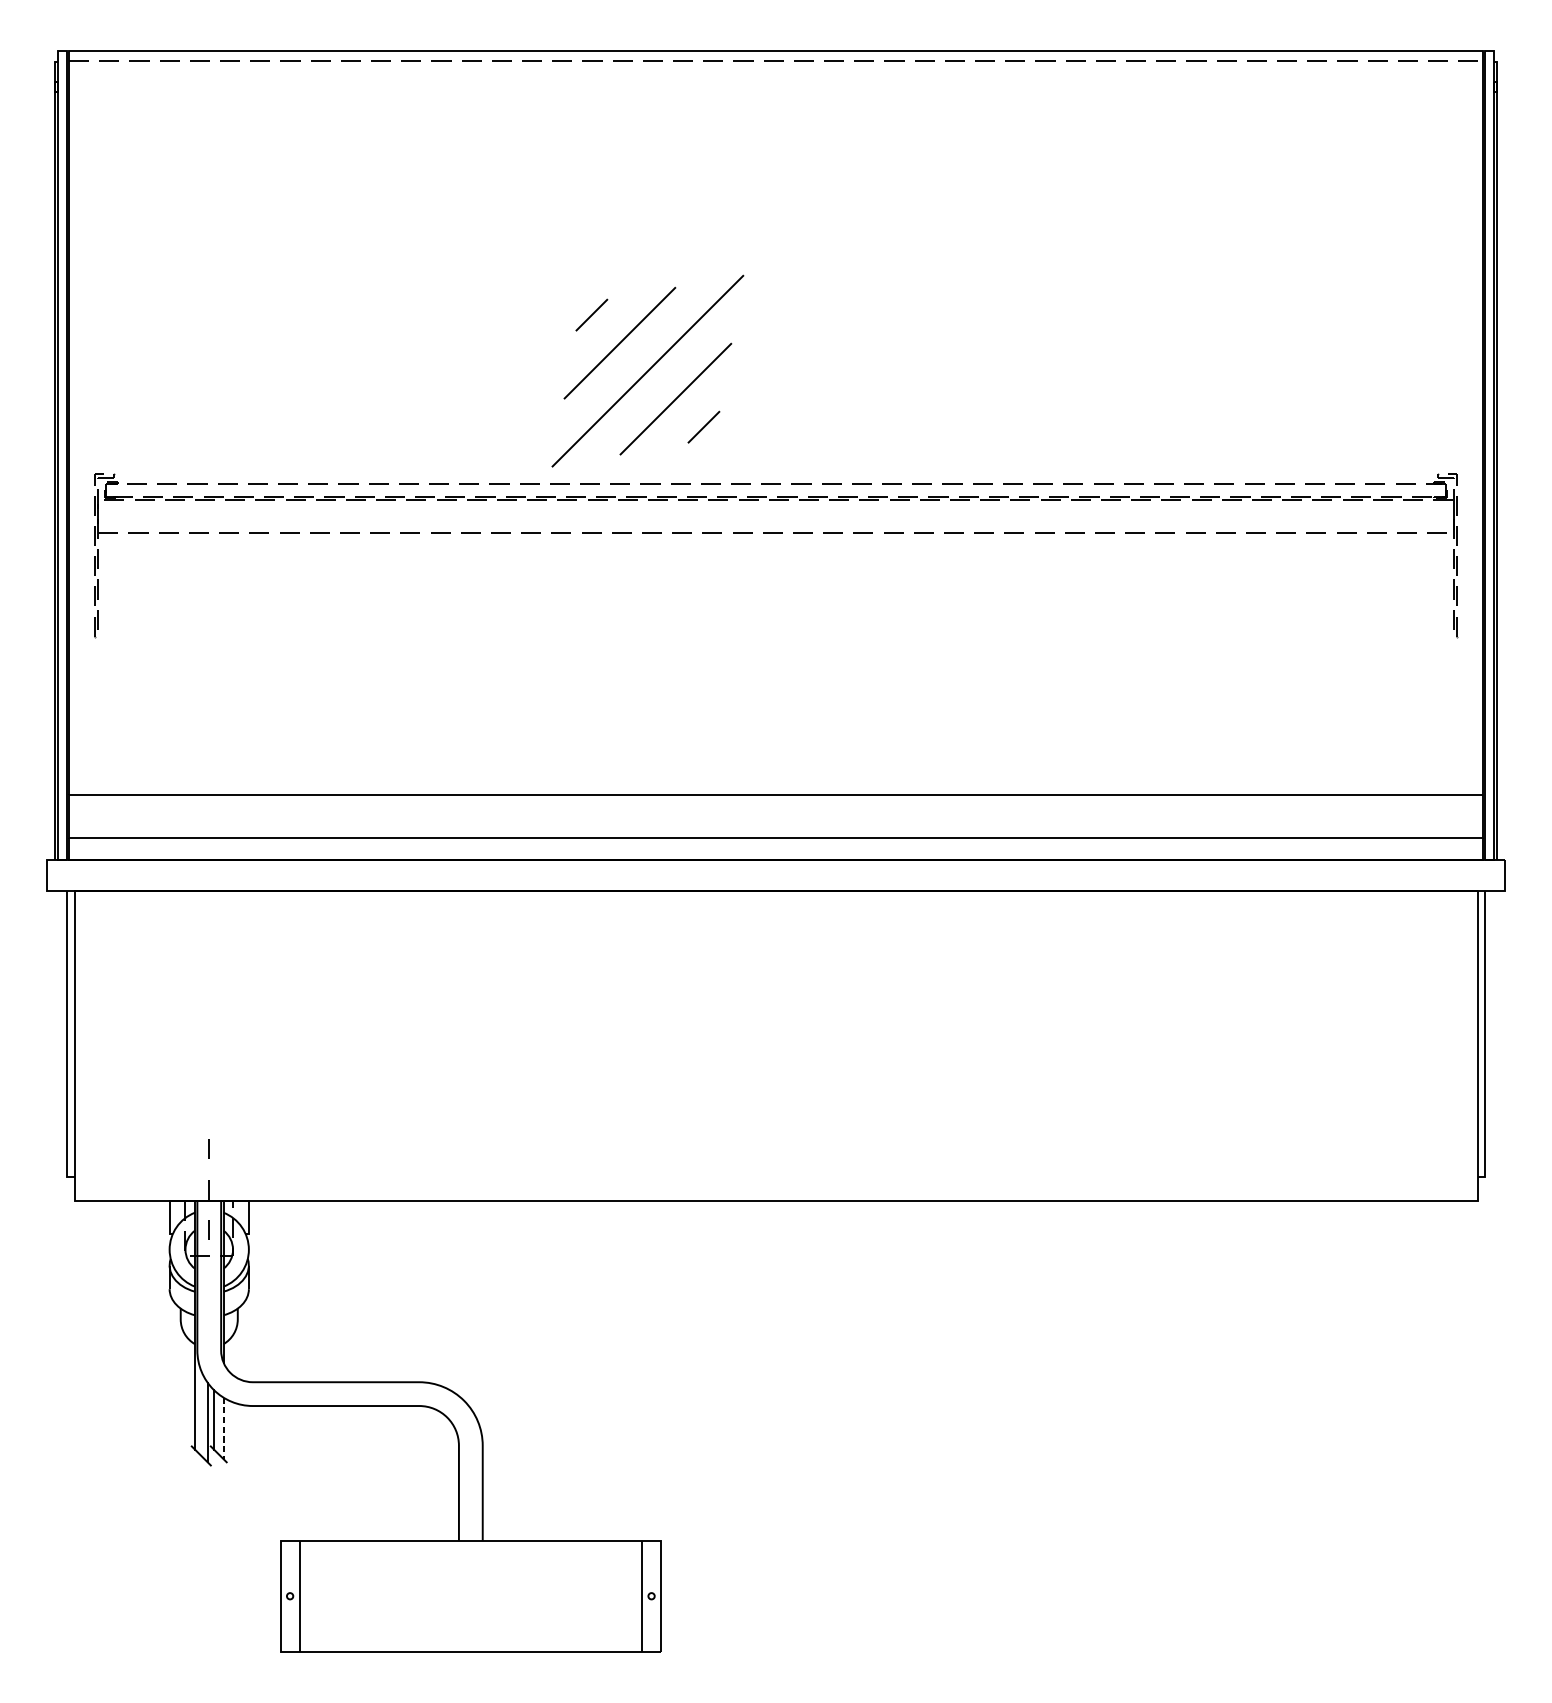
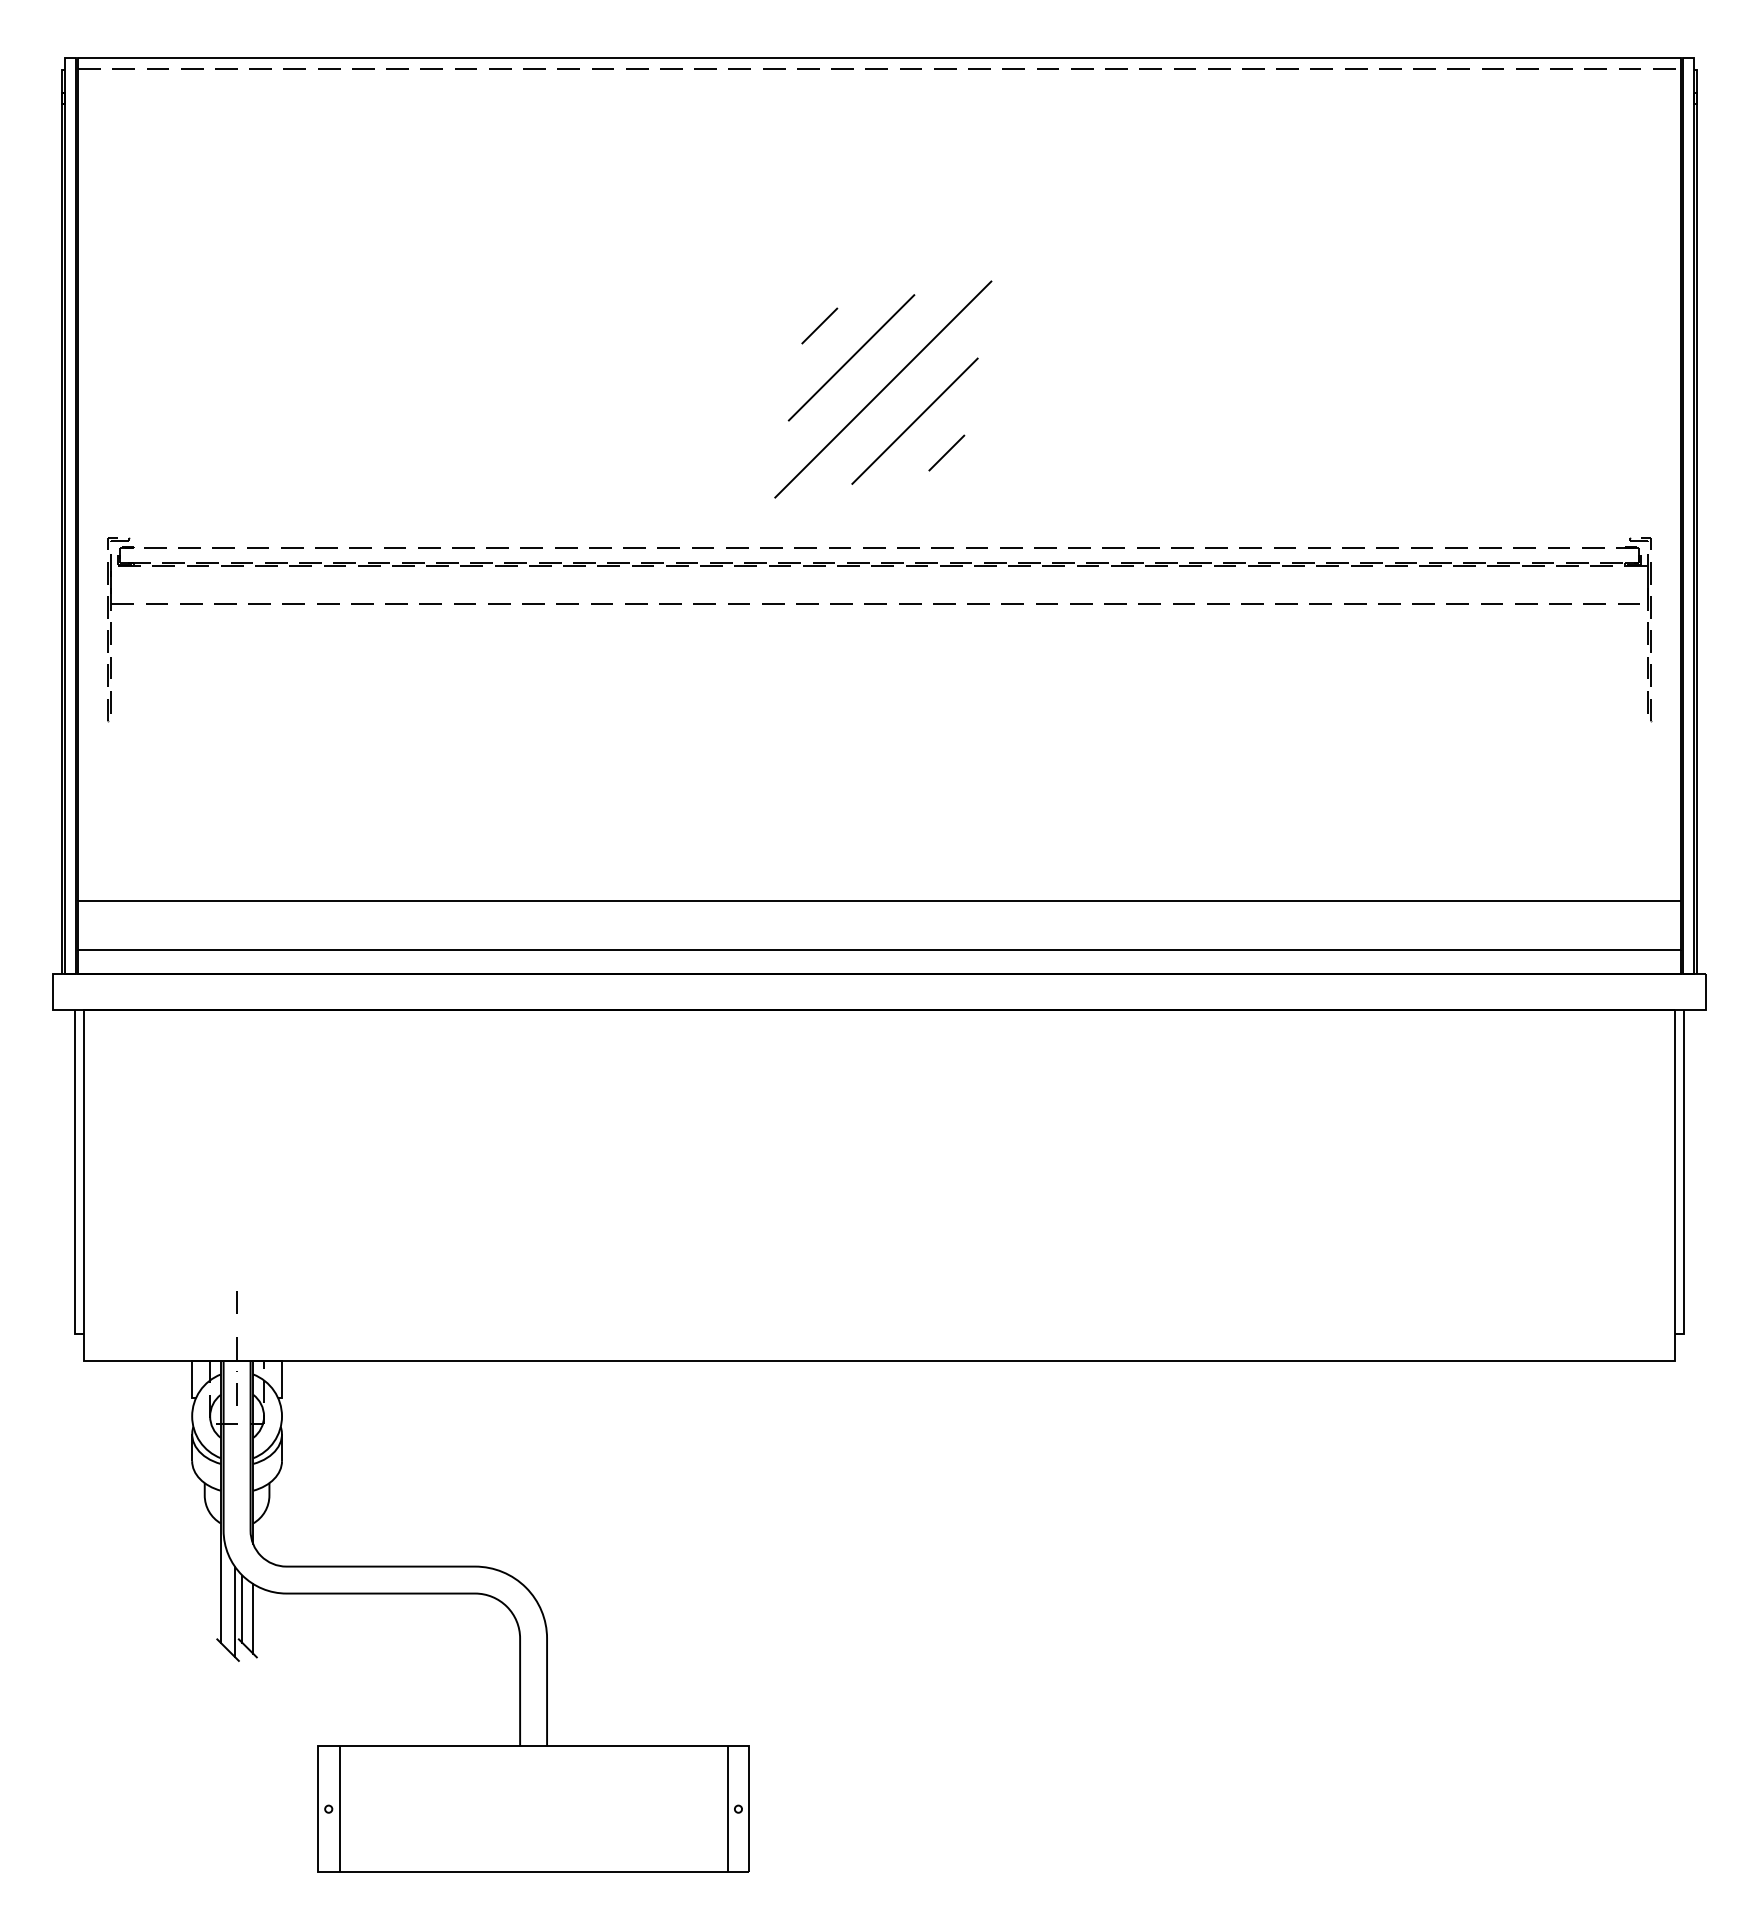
part: (648, 371) -> (883, 389), moved
line: (223, 1428) -> (253, 1618), dashed -> solid

